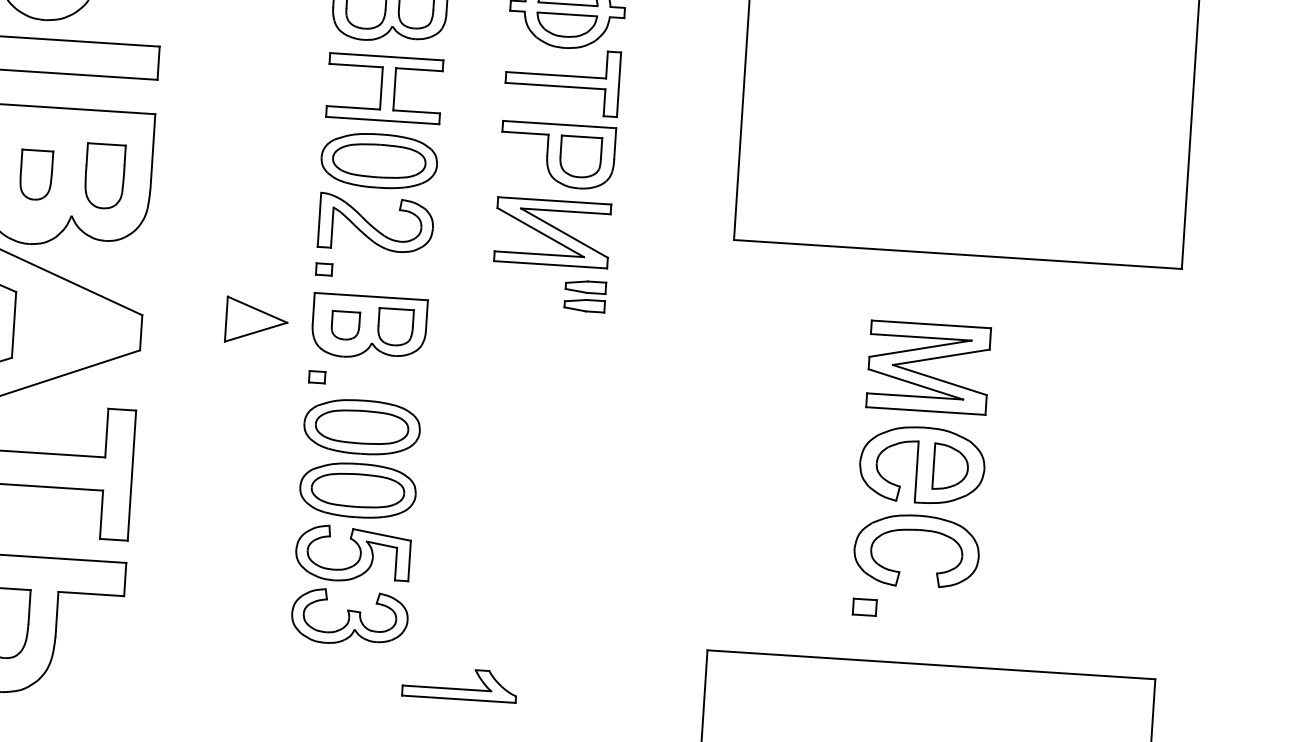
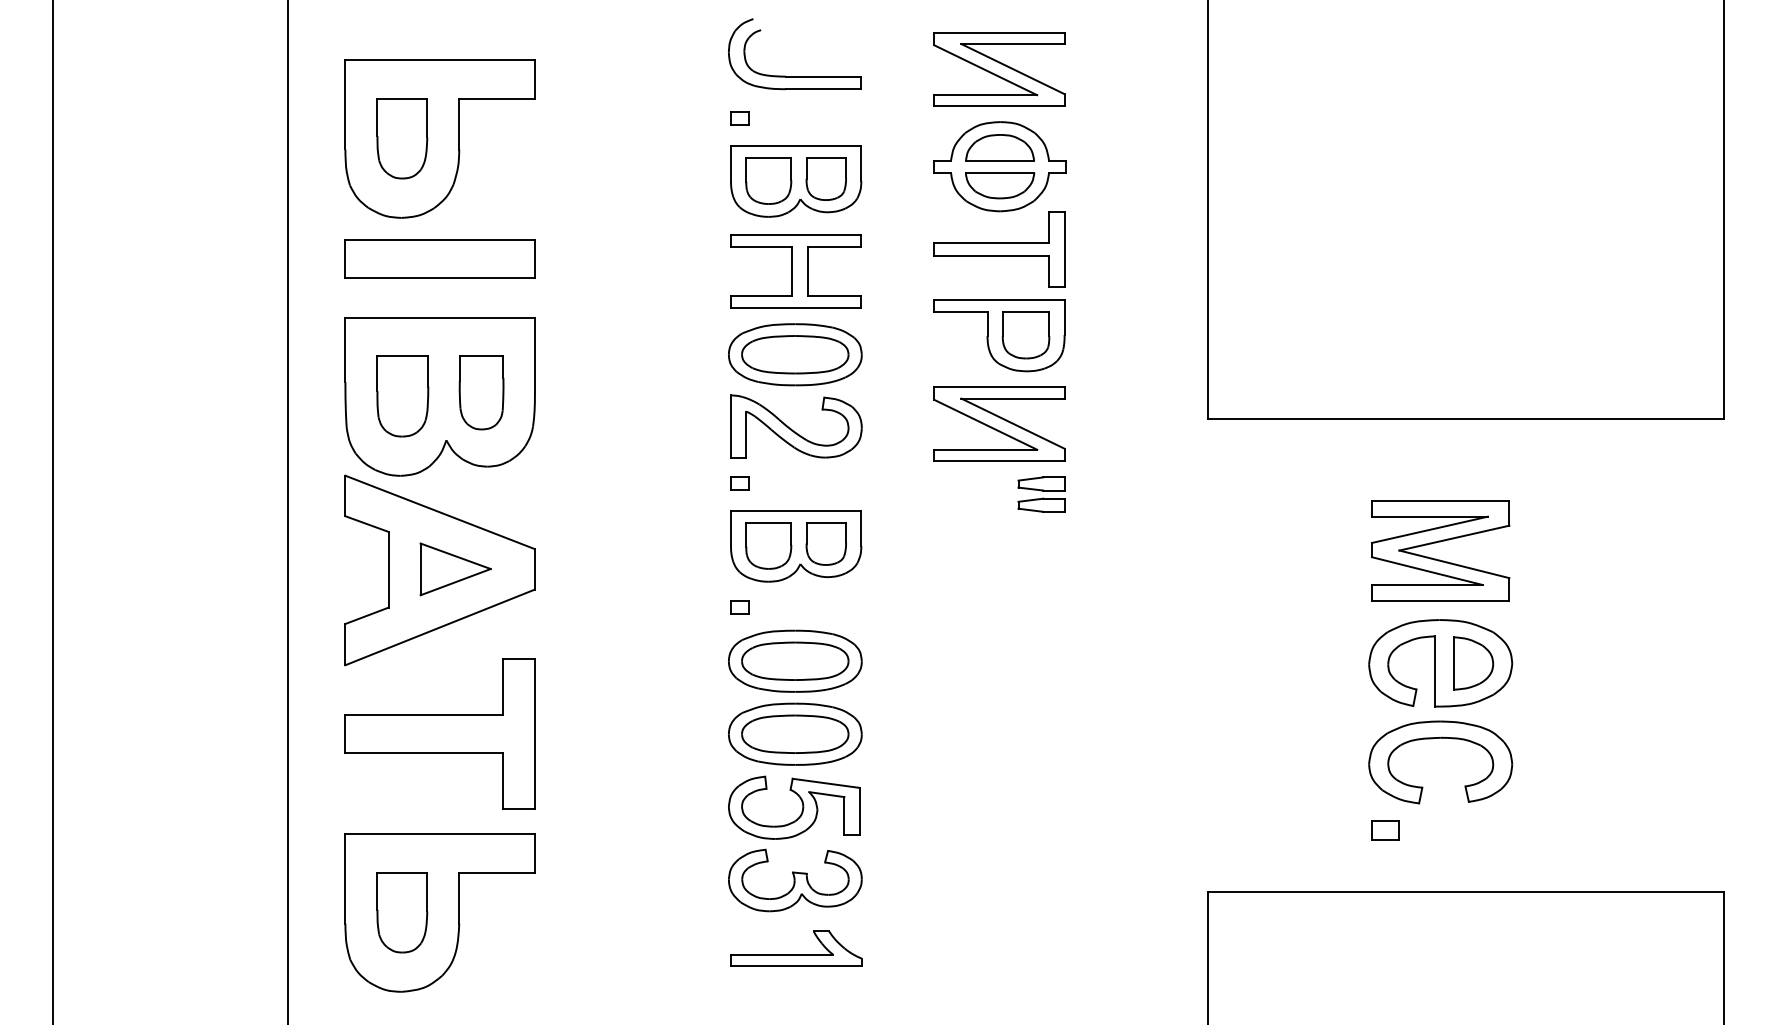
part: (35, 175) -> (402, 396), size x1.43
part: (256, 321) -> (455, 569), moved
part: (345, 325) -> (768, 545), size x1.43
part: (459, 683) -> (796, 948), moved

